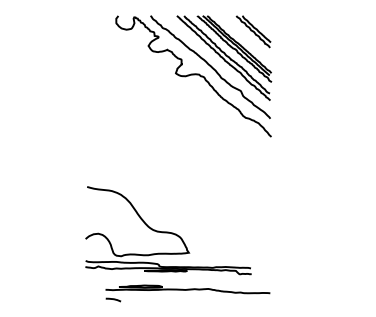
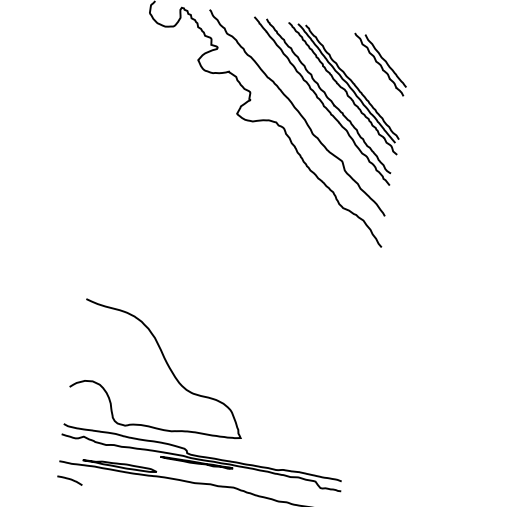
part: (168, 230) -> (212, 394), moved

